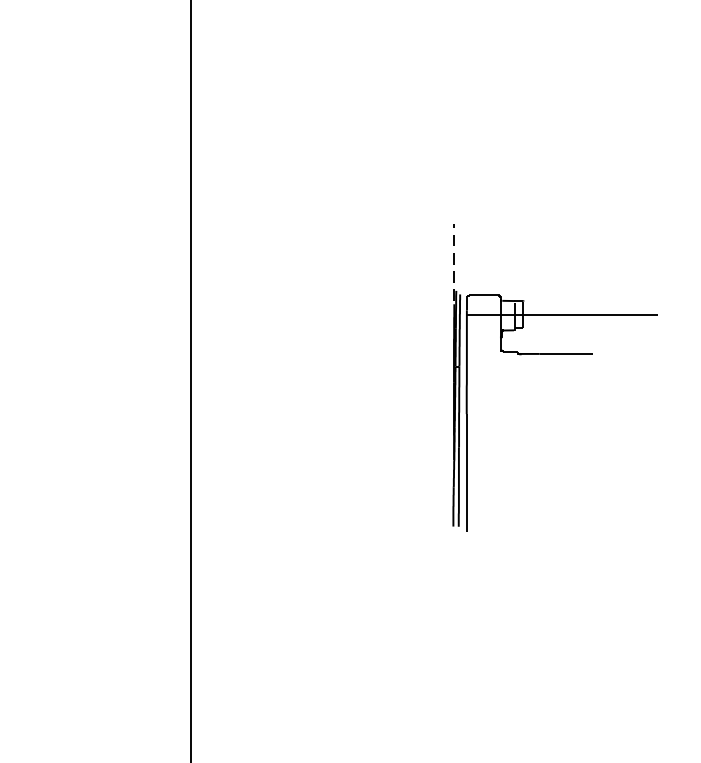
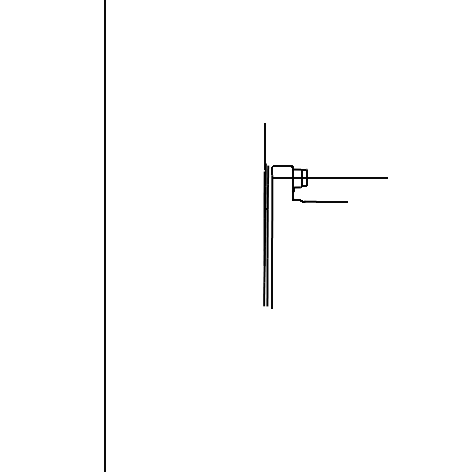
line: (453, 261) -> (264, 145), dashed -> solid

